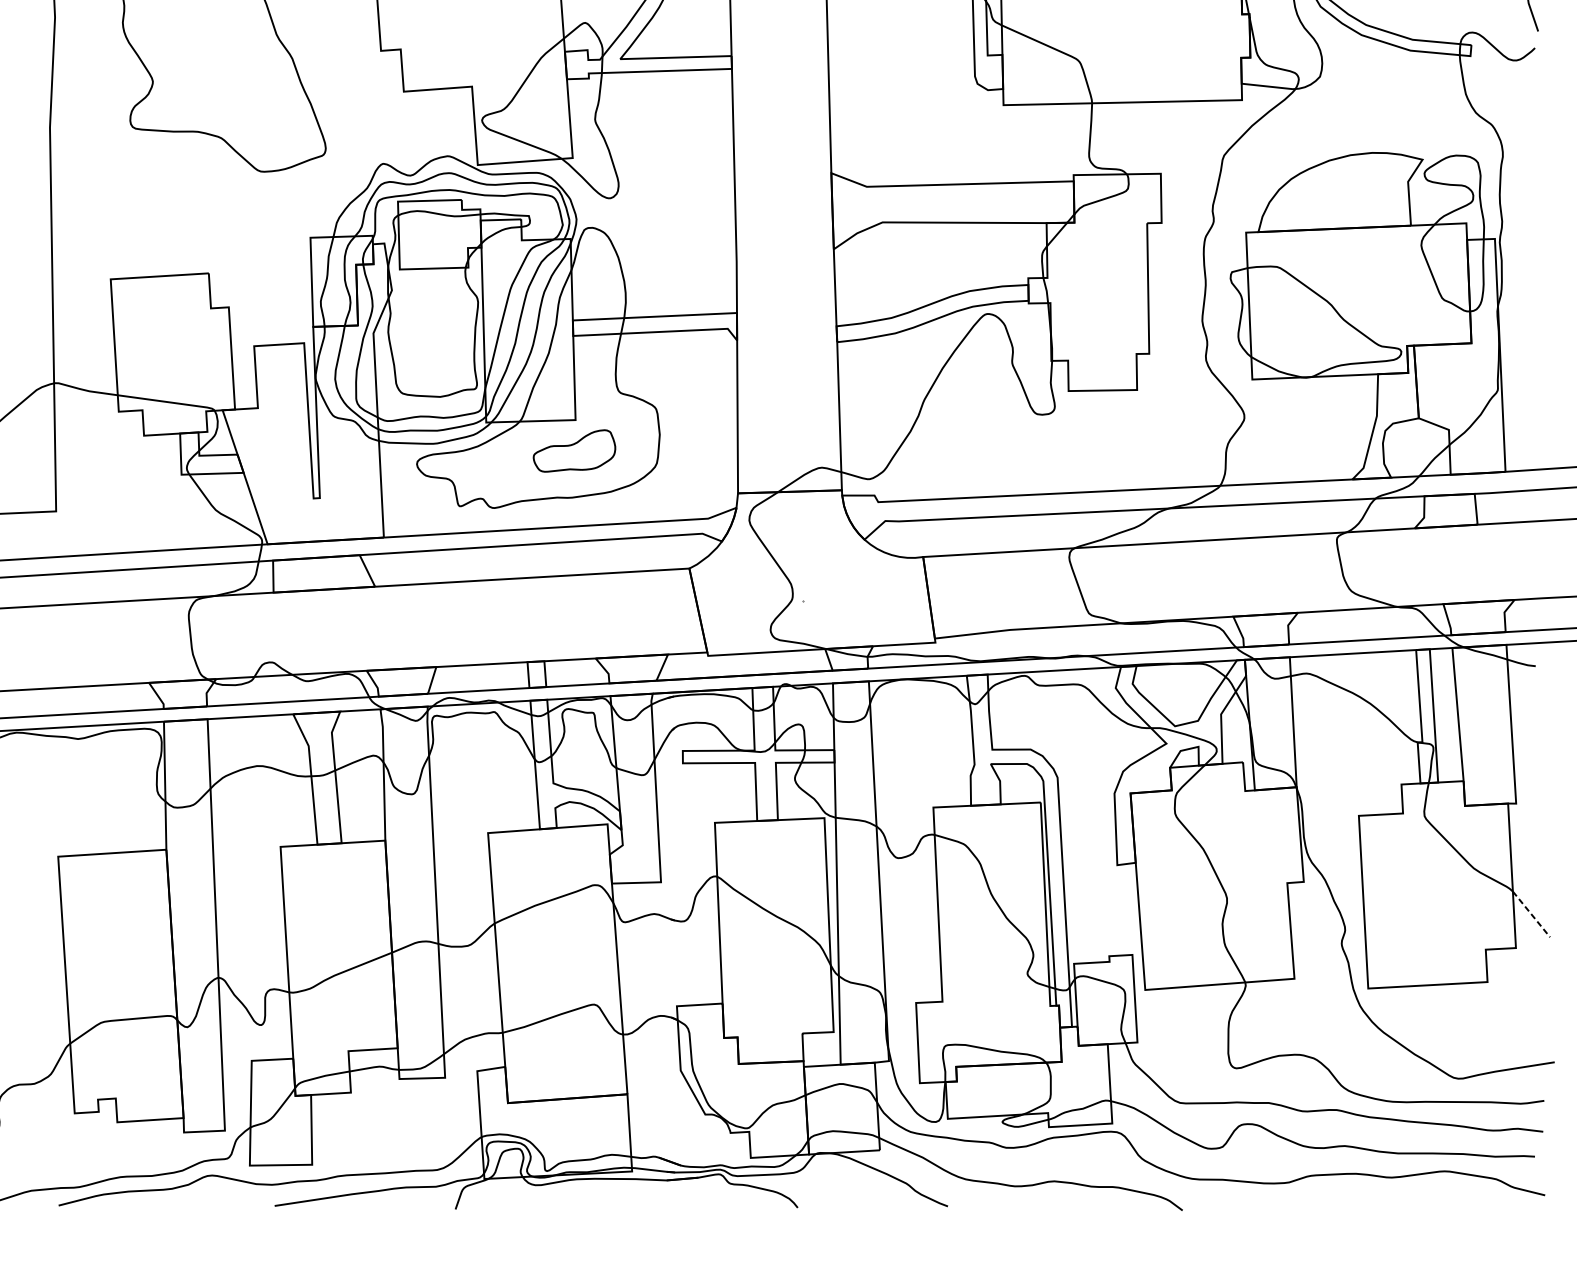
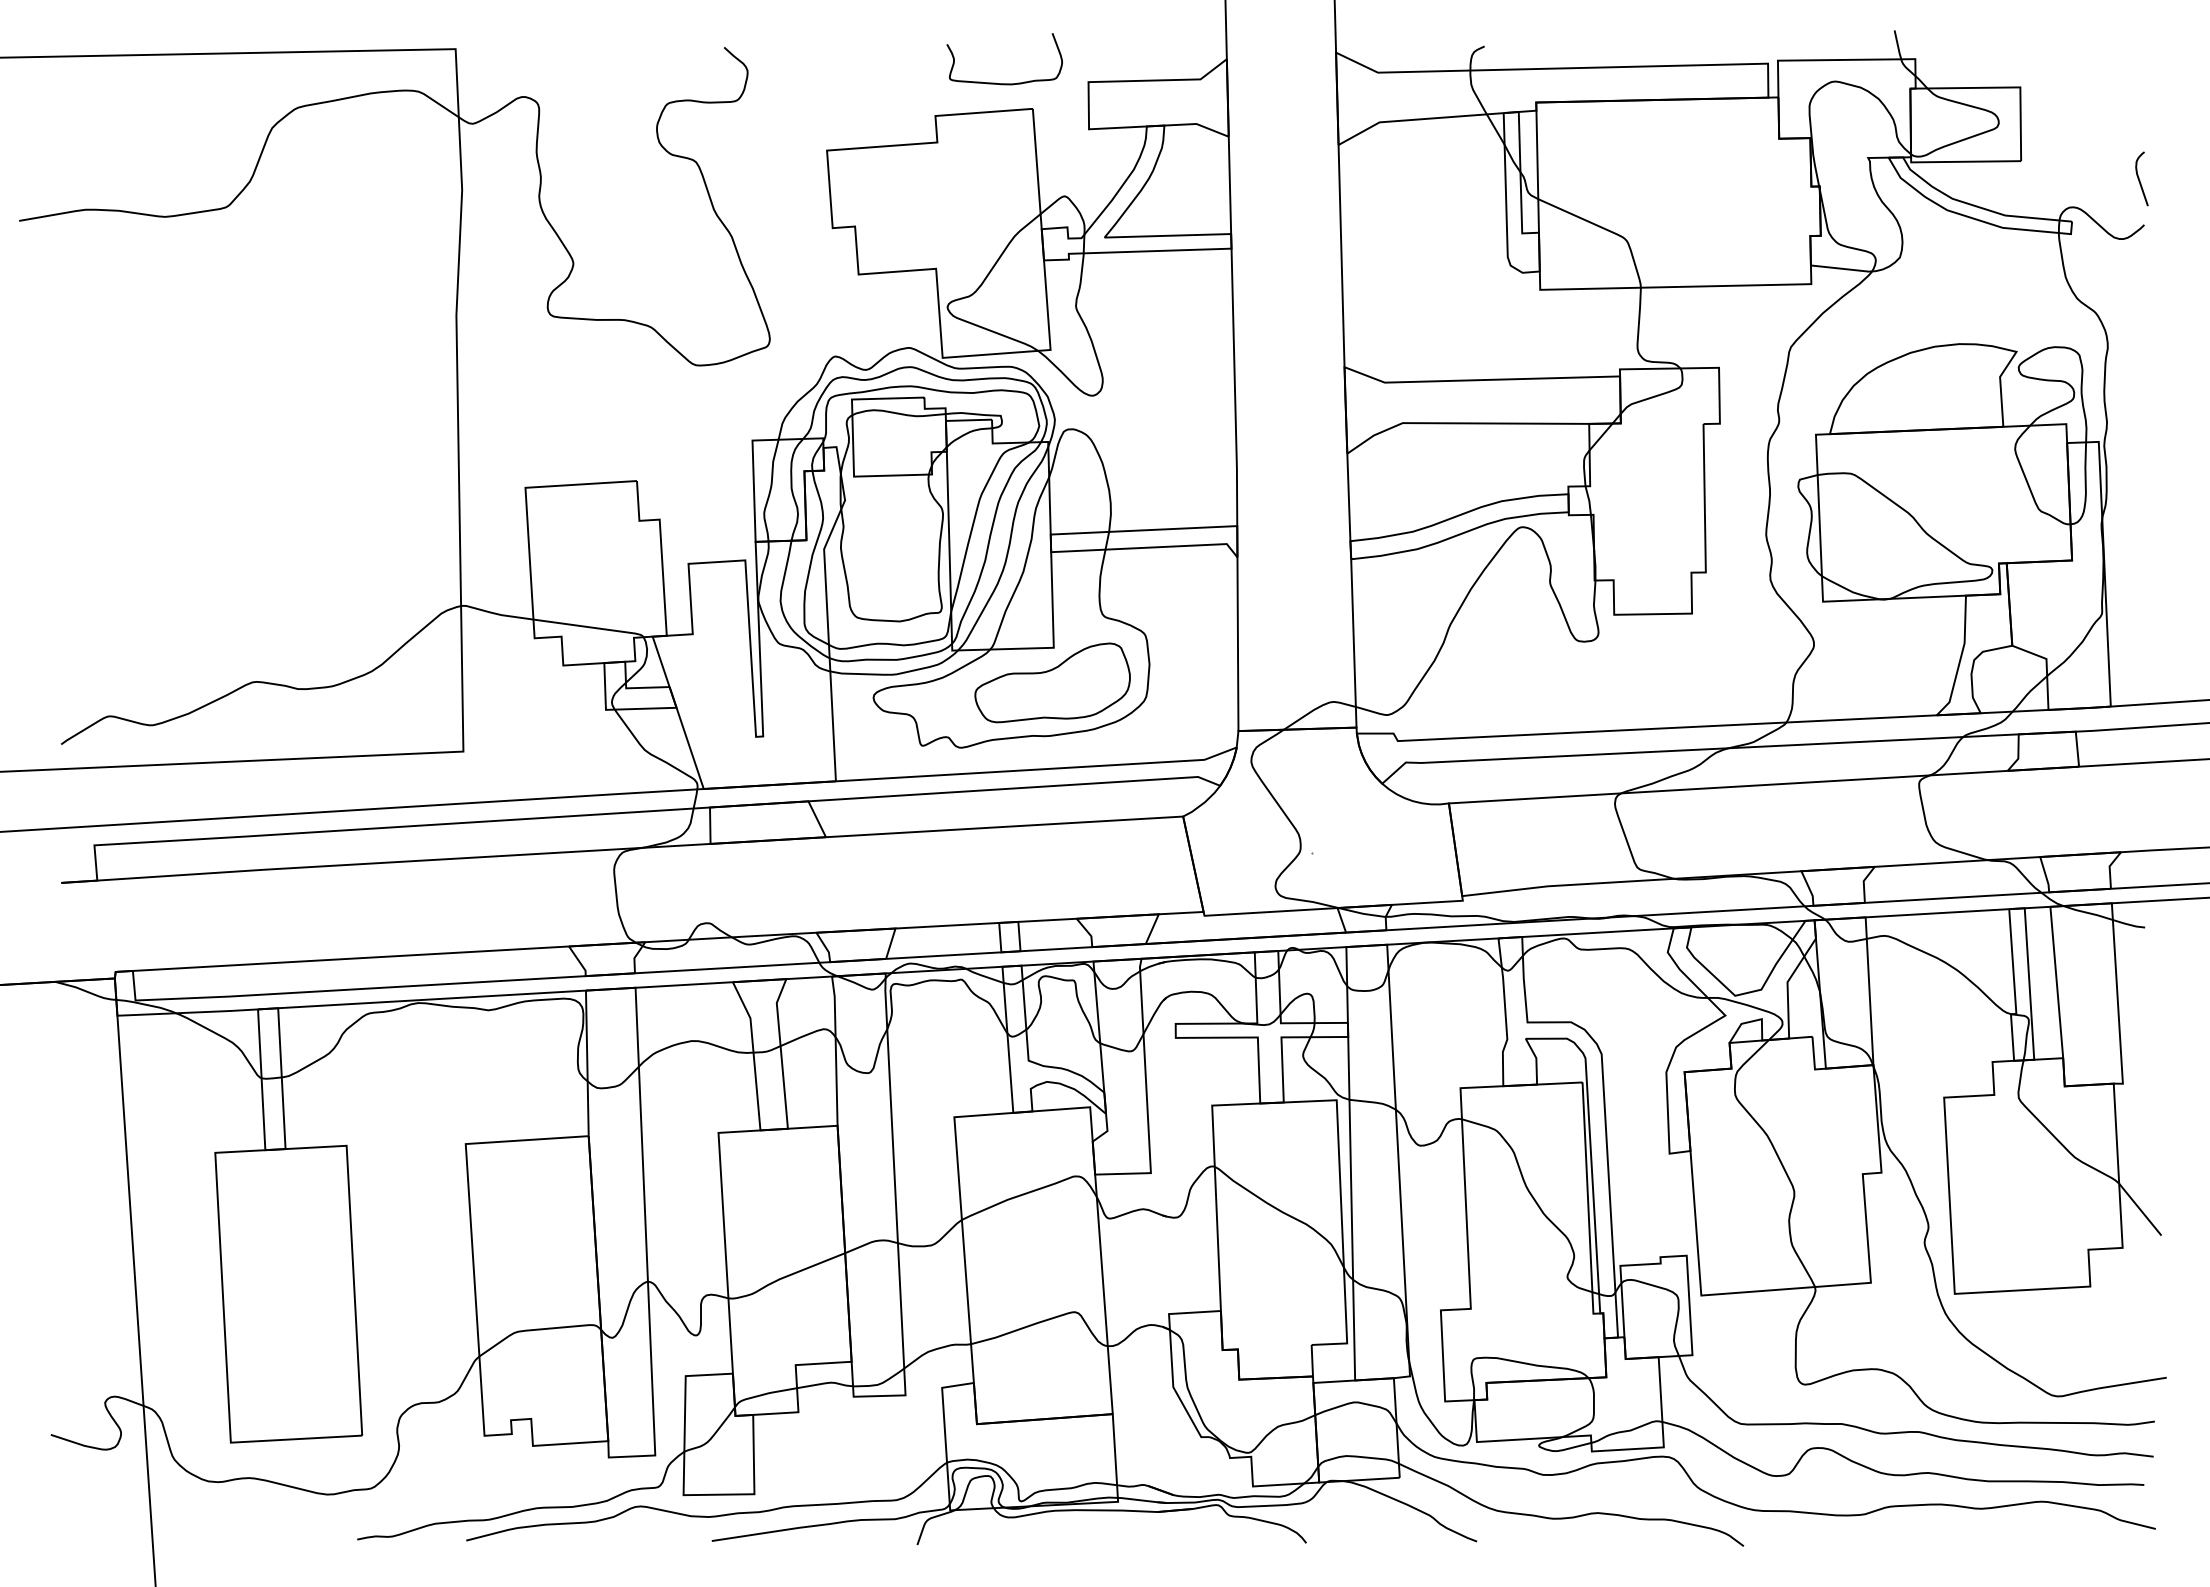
part: (574, 450) -> (1052, 682), size x1.67
line: (1531, 915) -> (2140, 1210), dashed -> solid

